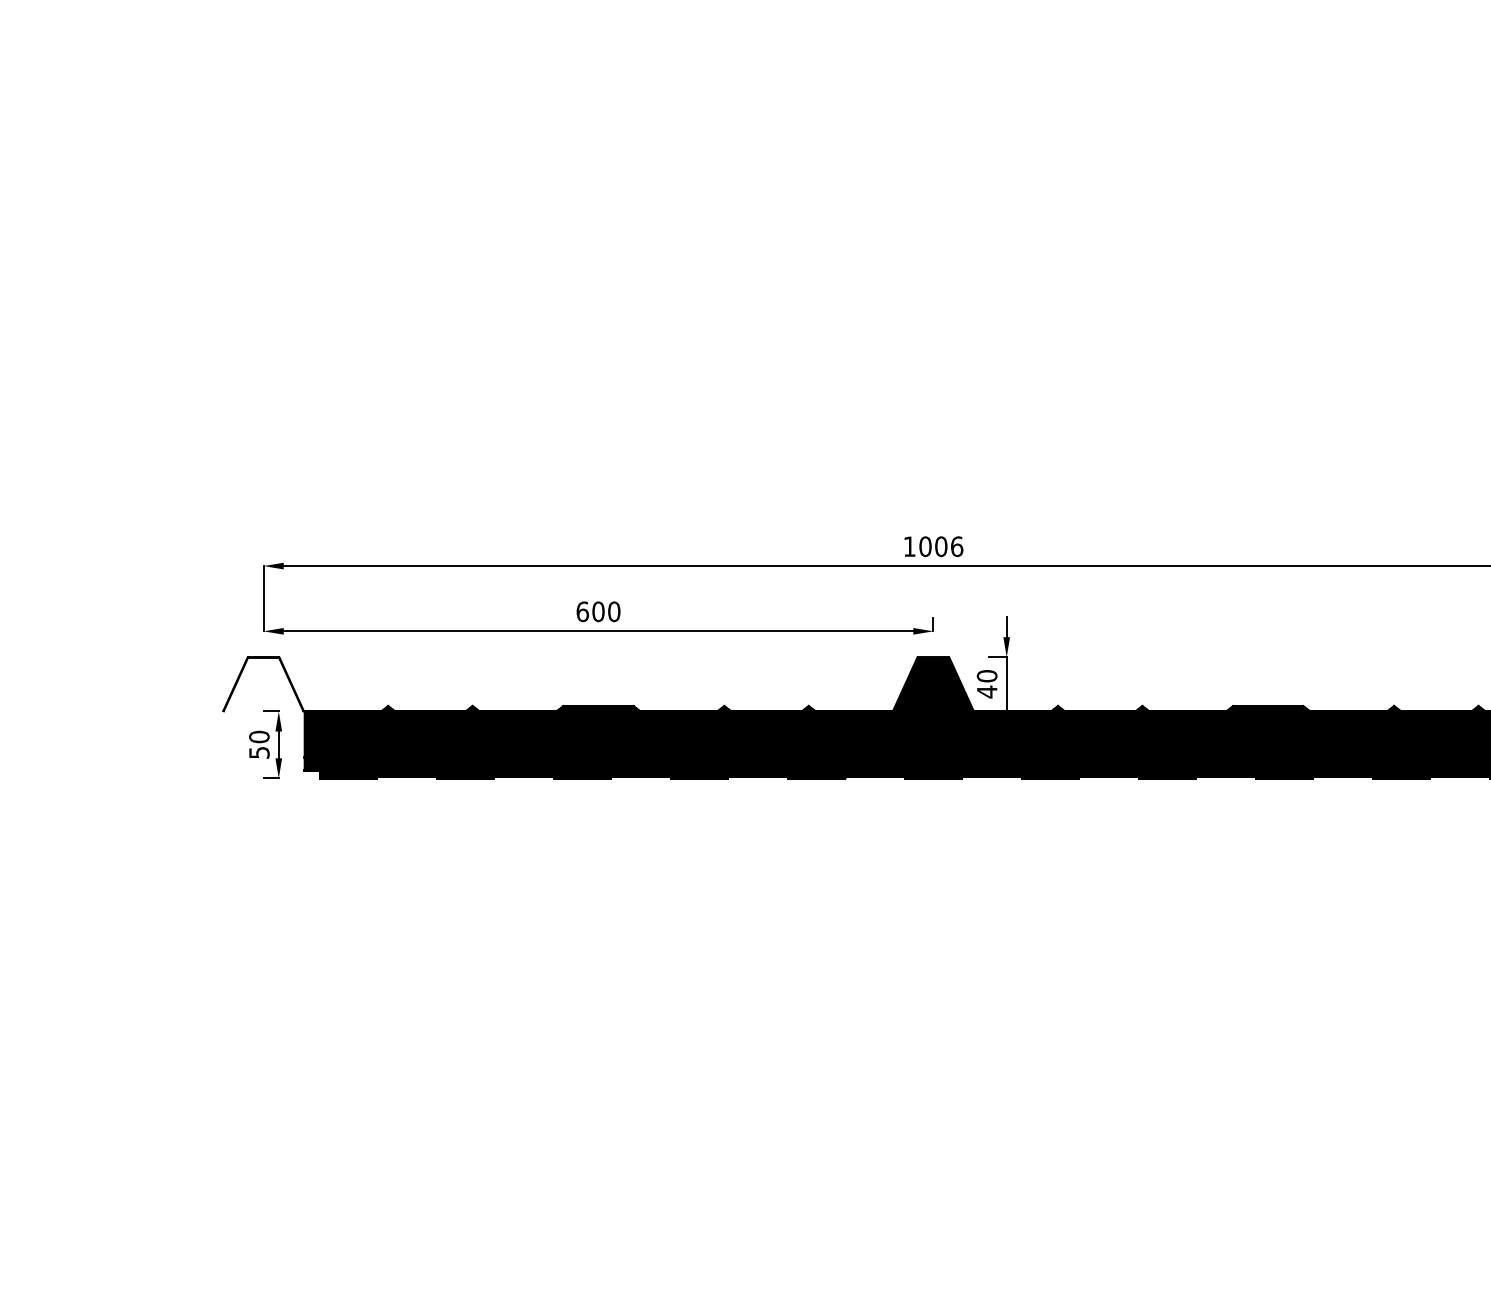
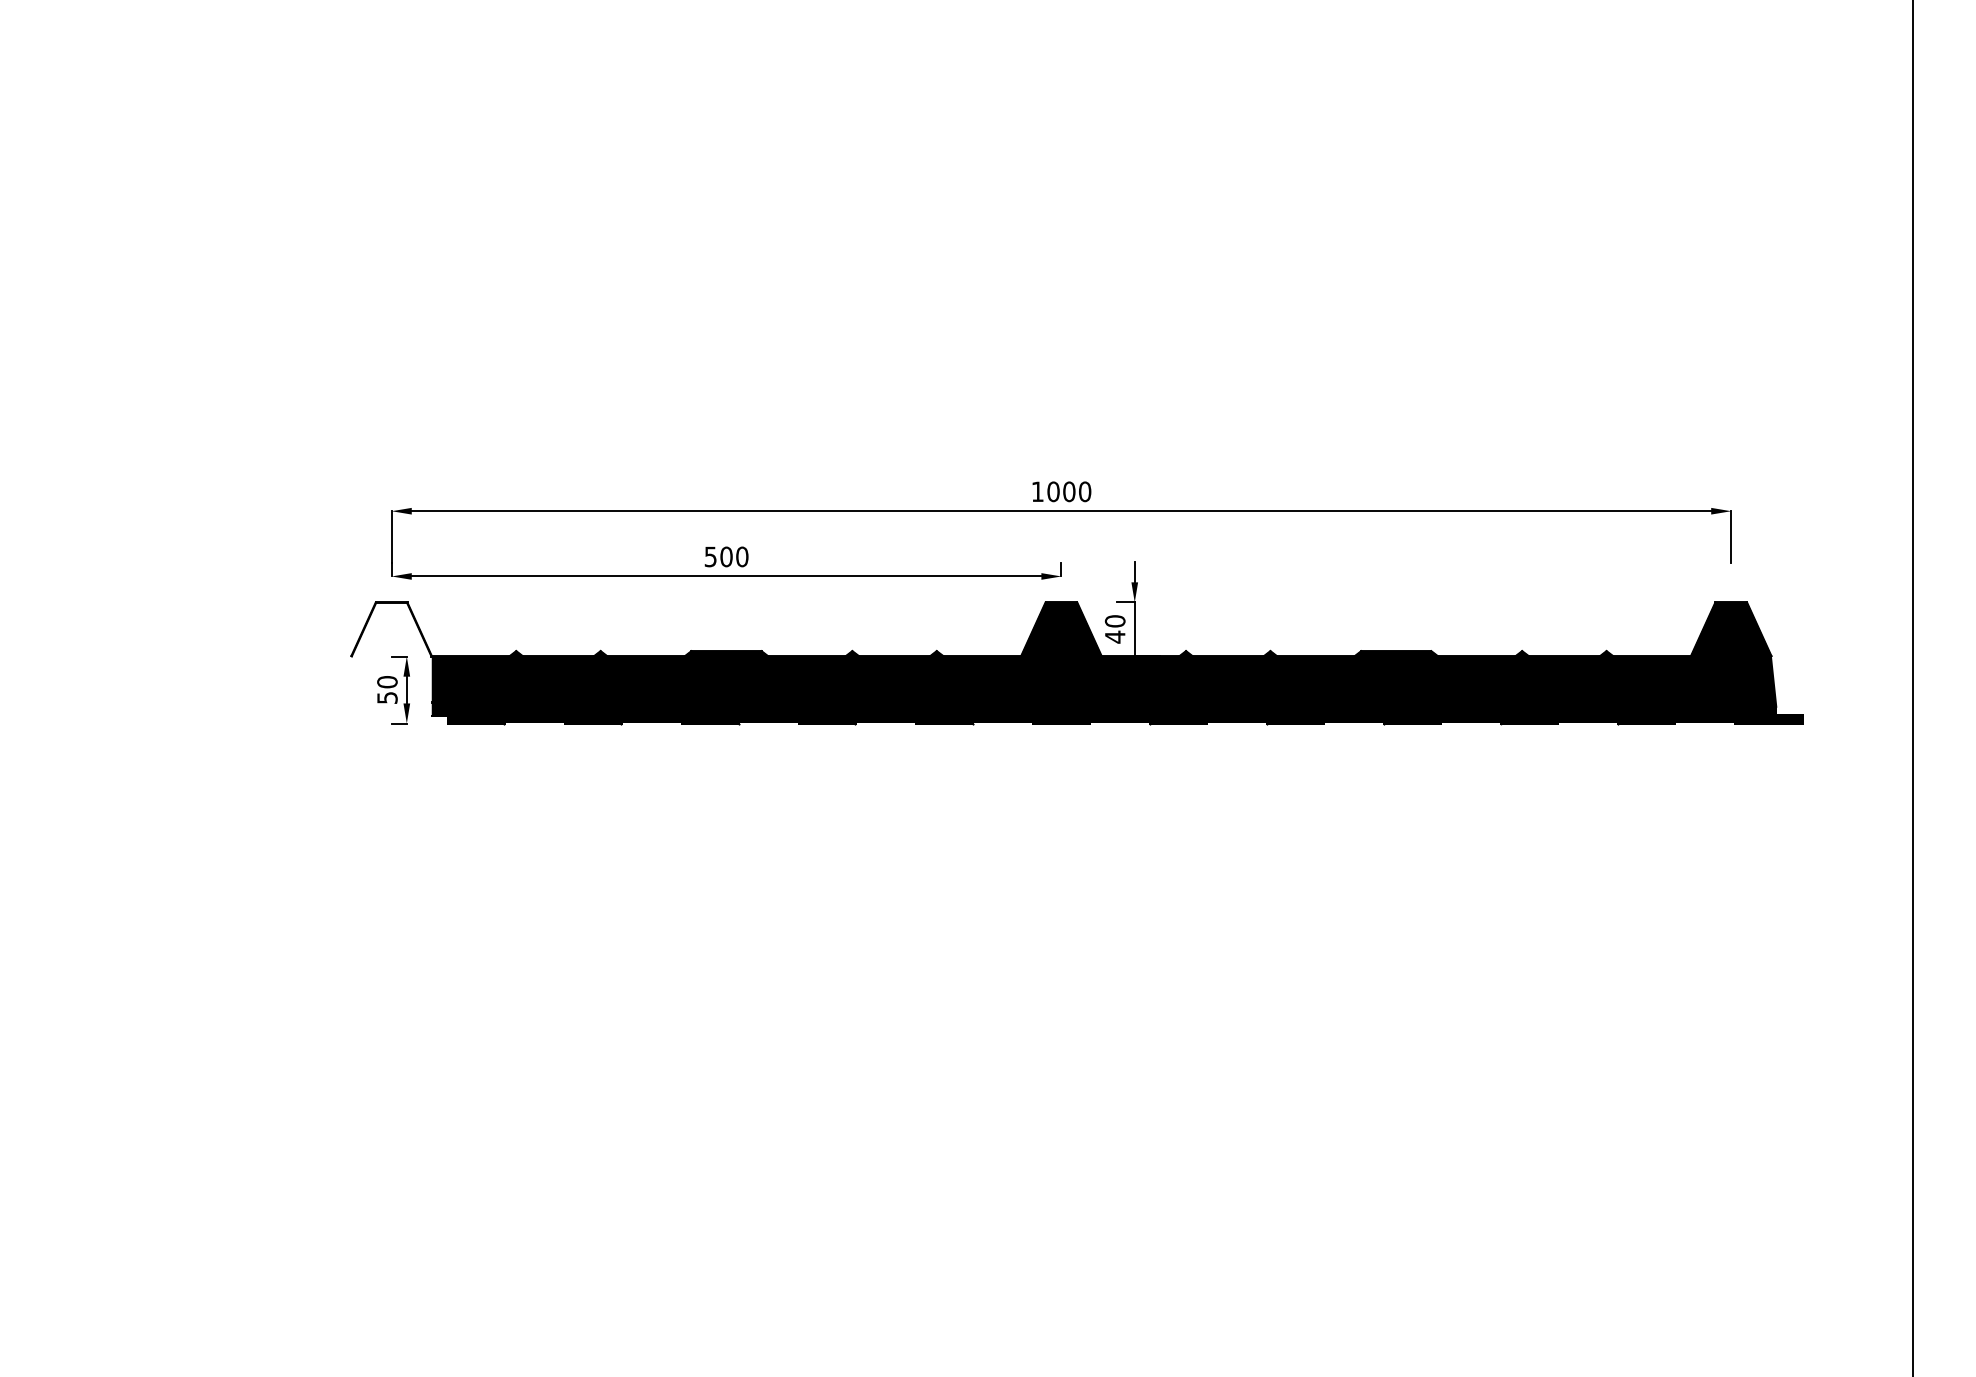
text: (957, 546) -> (1085, 491), 1006 -> 1000
text: (582, 611) -> (710, 556), 600 -> 500

